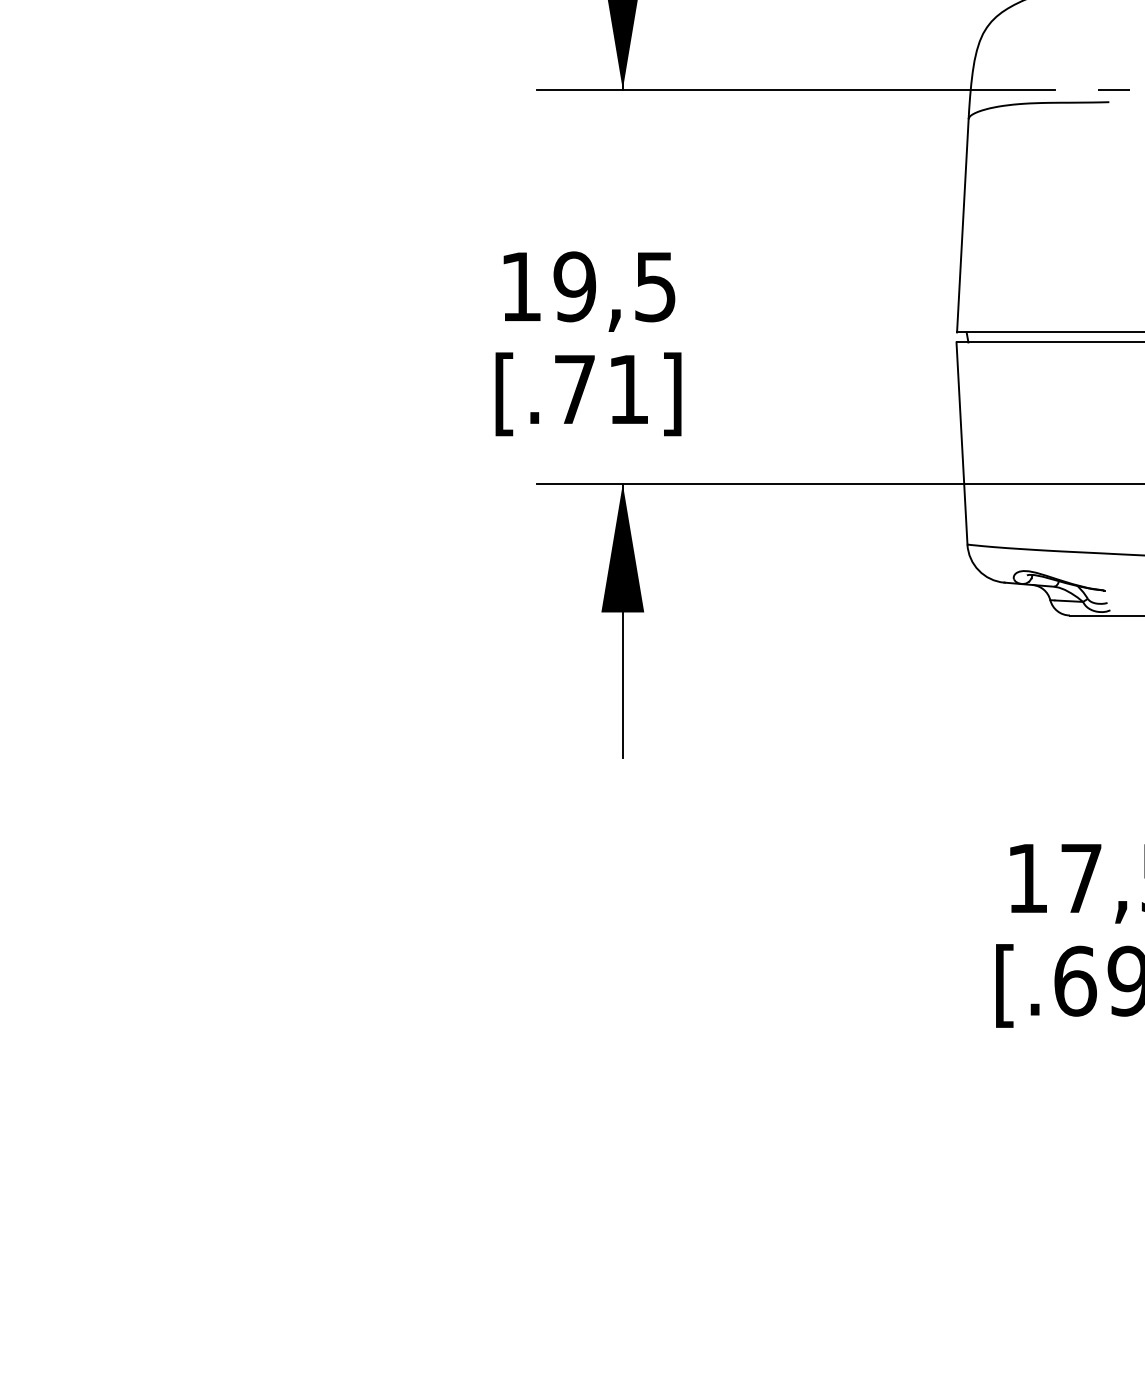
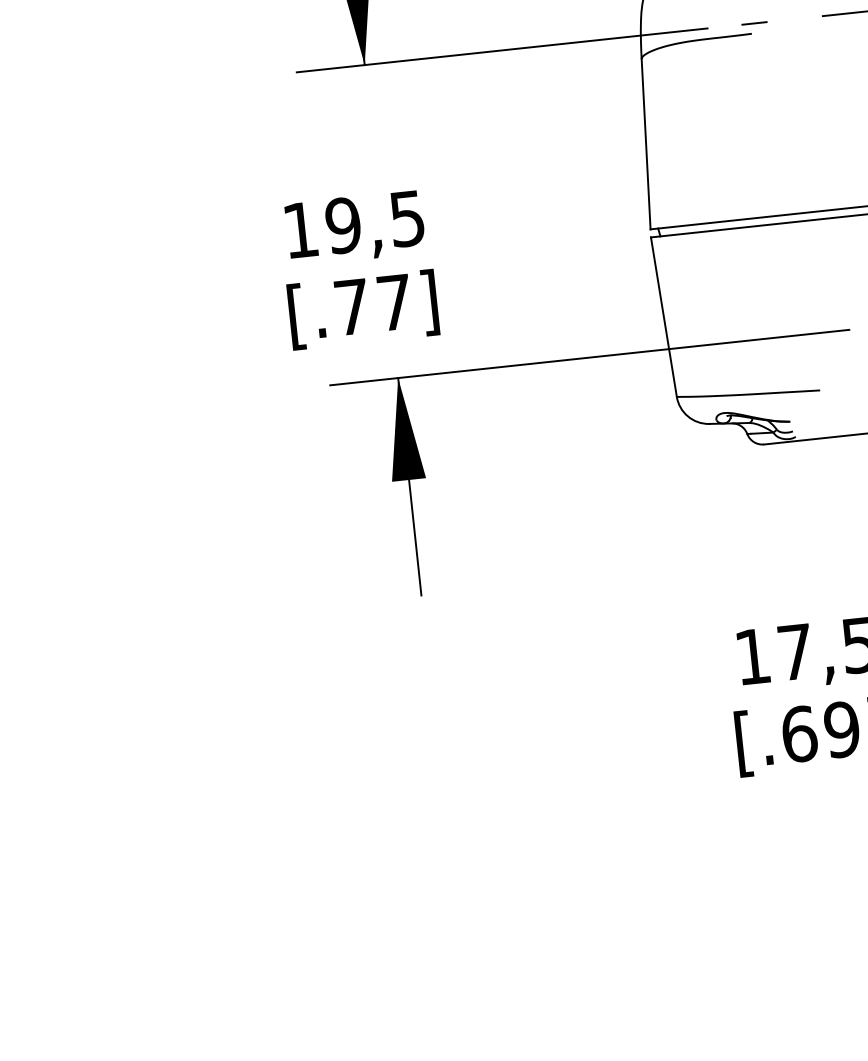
text: (628, 389) -> (394, 302), [.71] -> [.77]

